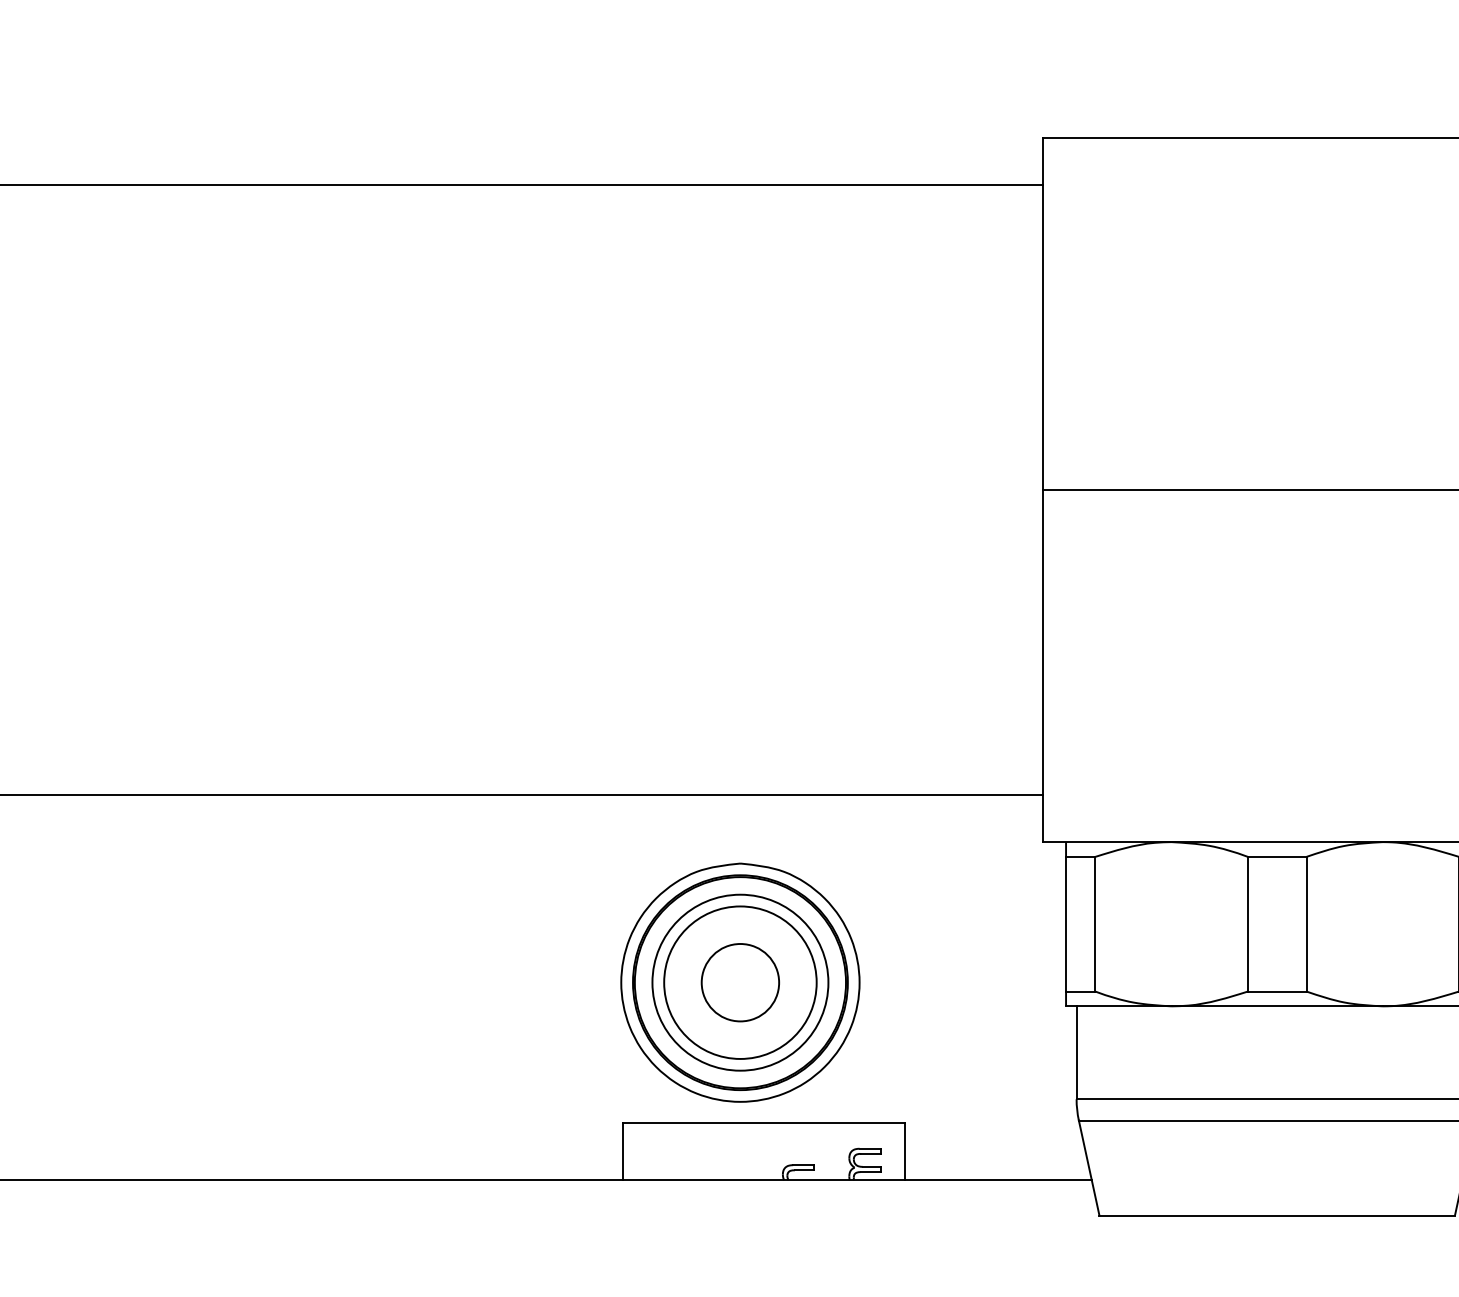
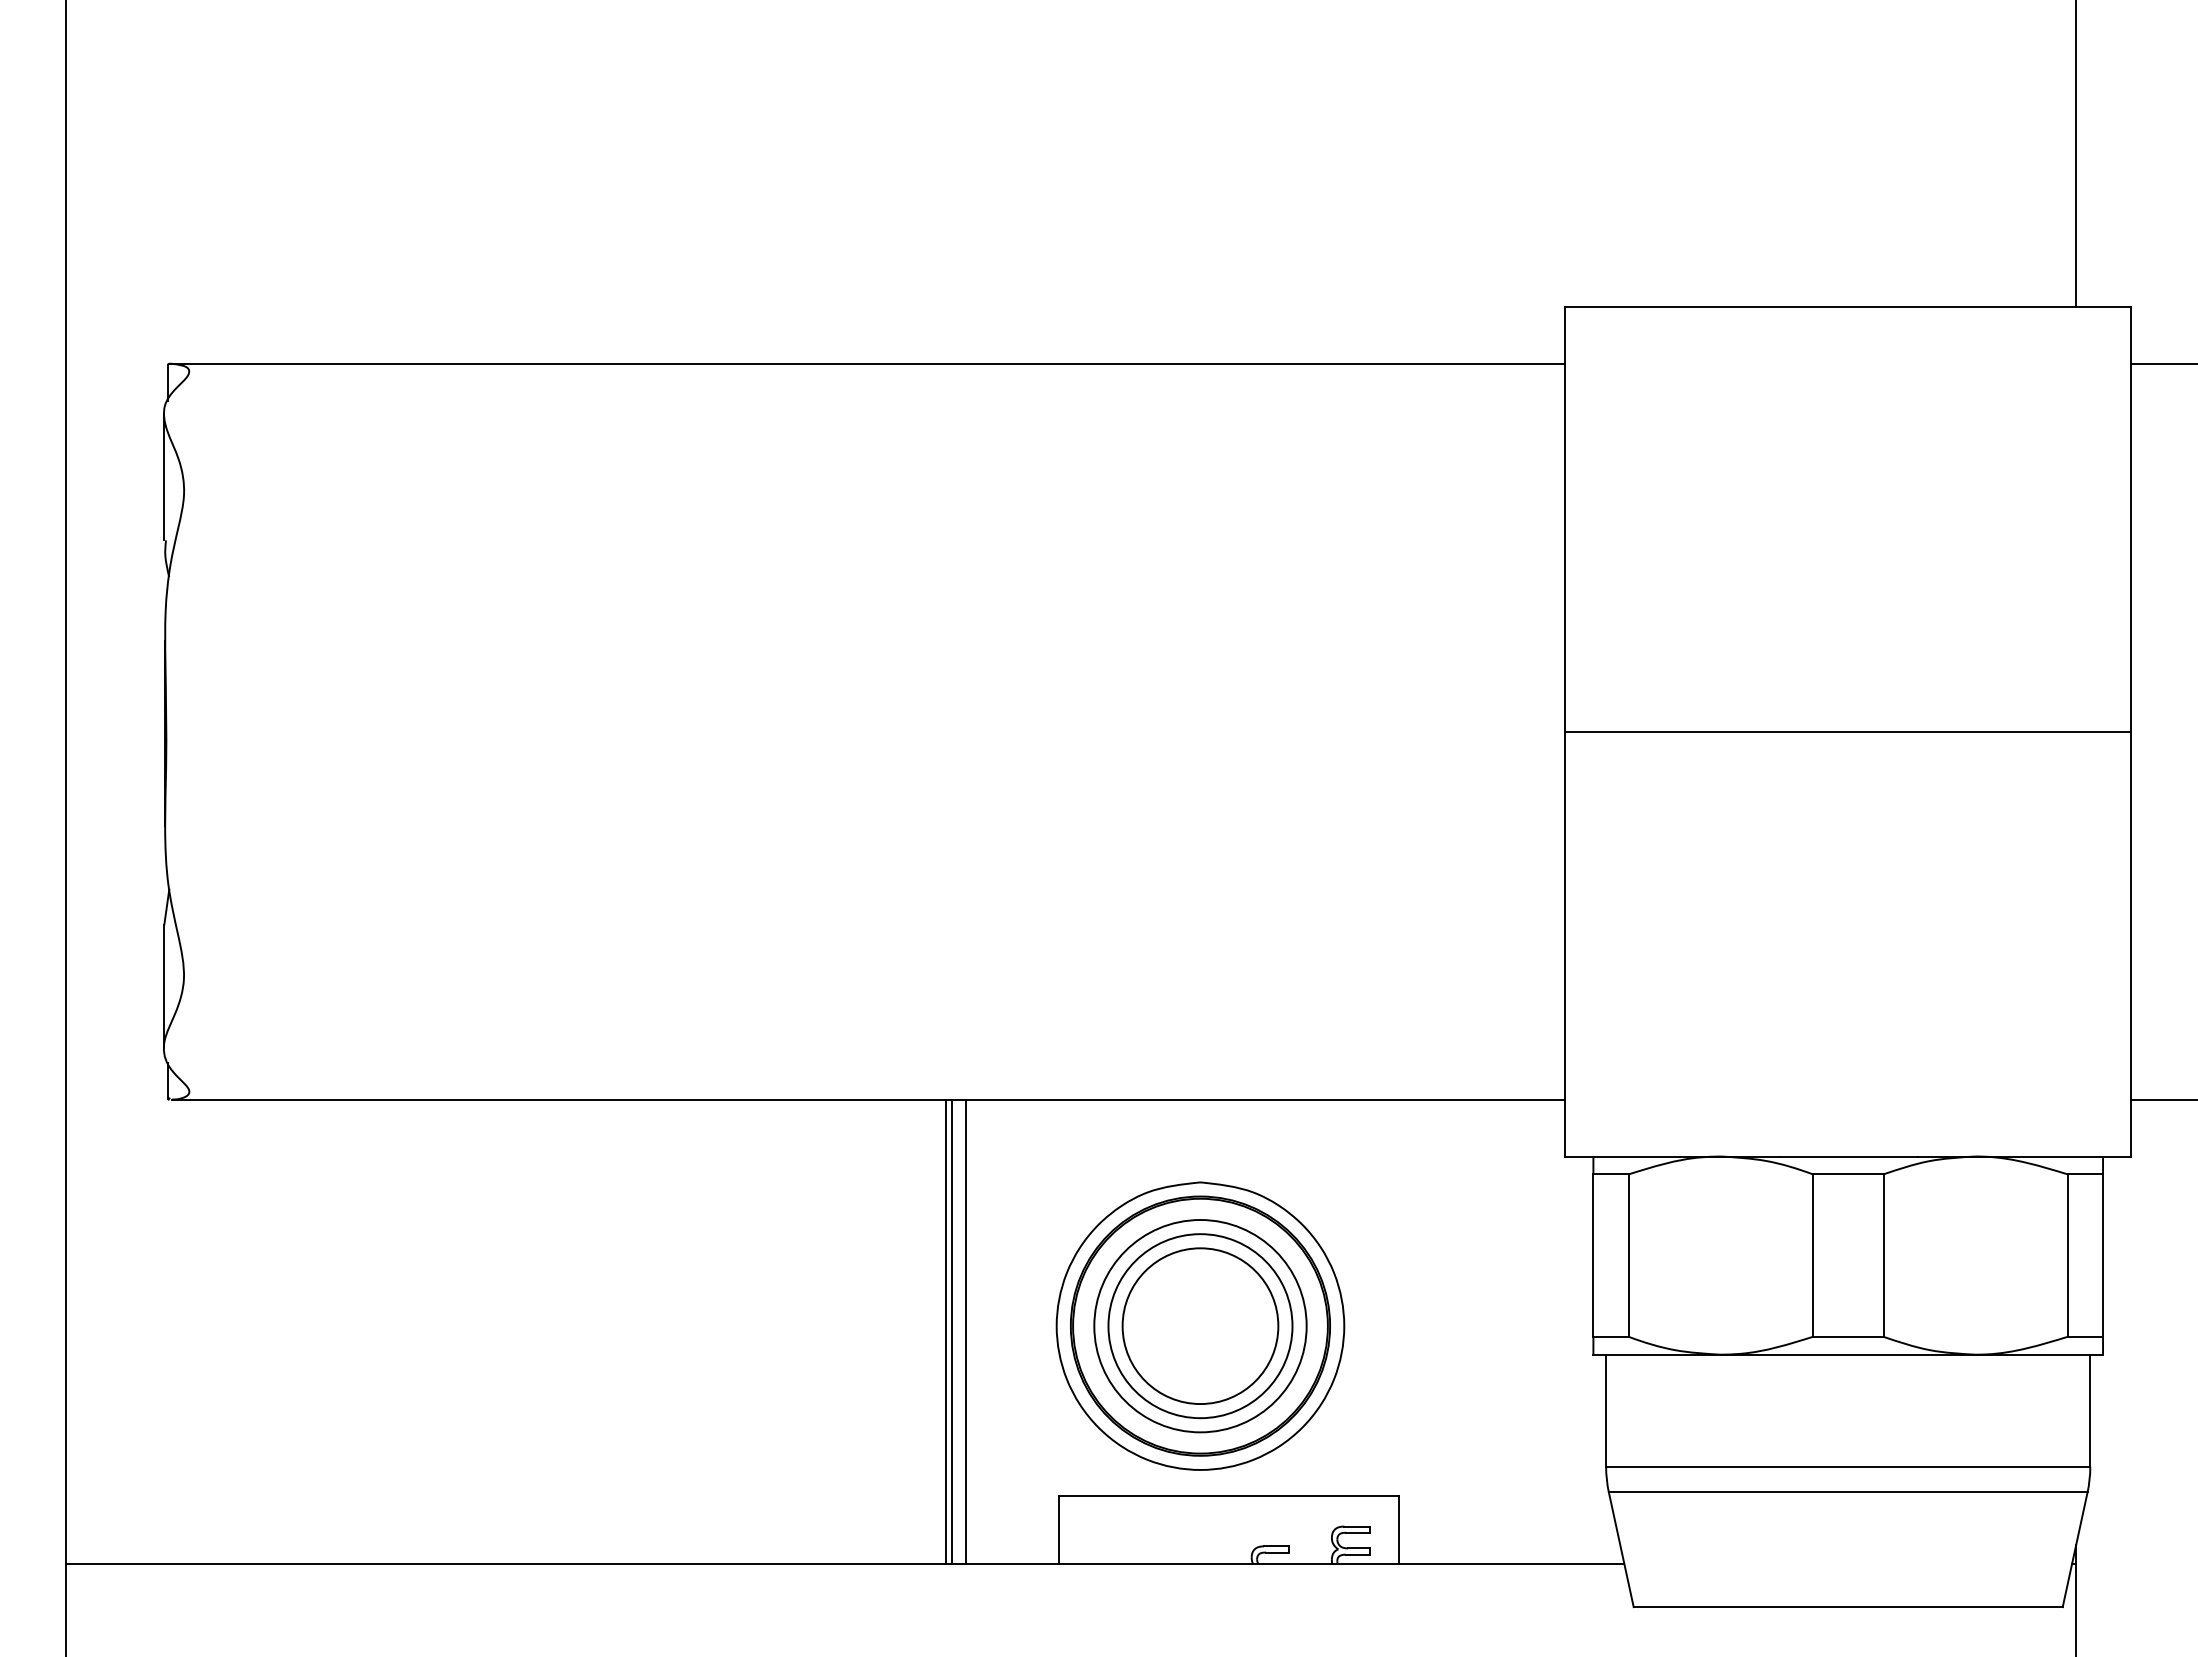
circle: (740, 982) -> (1200, 1326), size x1.67
line: (529, 987) -> (945, 1331), added
line: (534, 987) -> (952, 1331), added
line: (546, 987) -> (966, 1331), added

